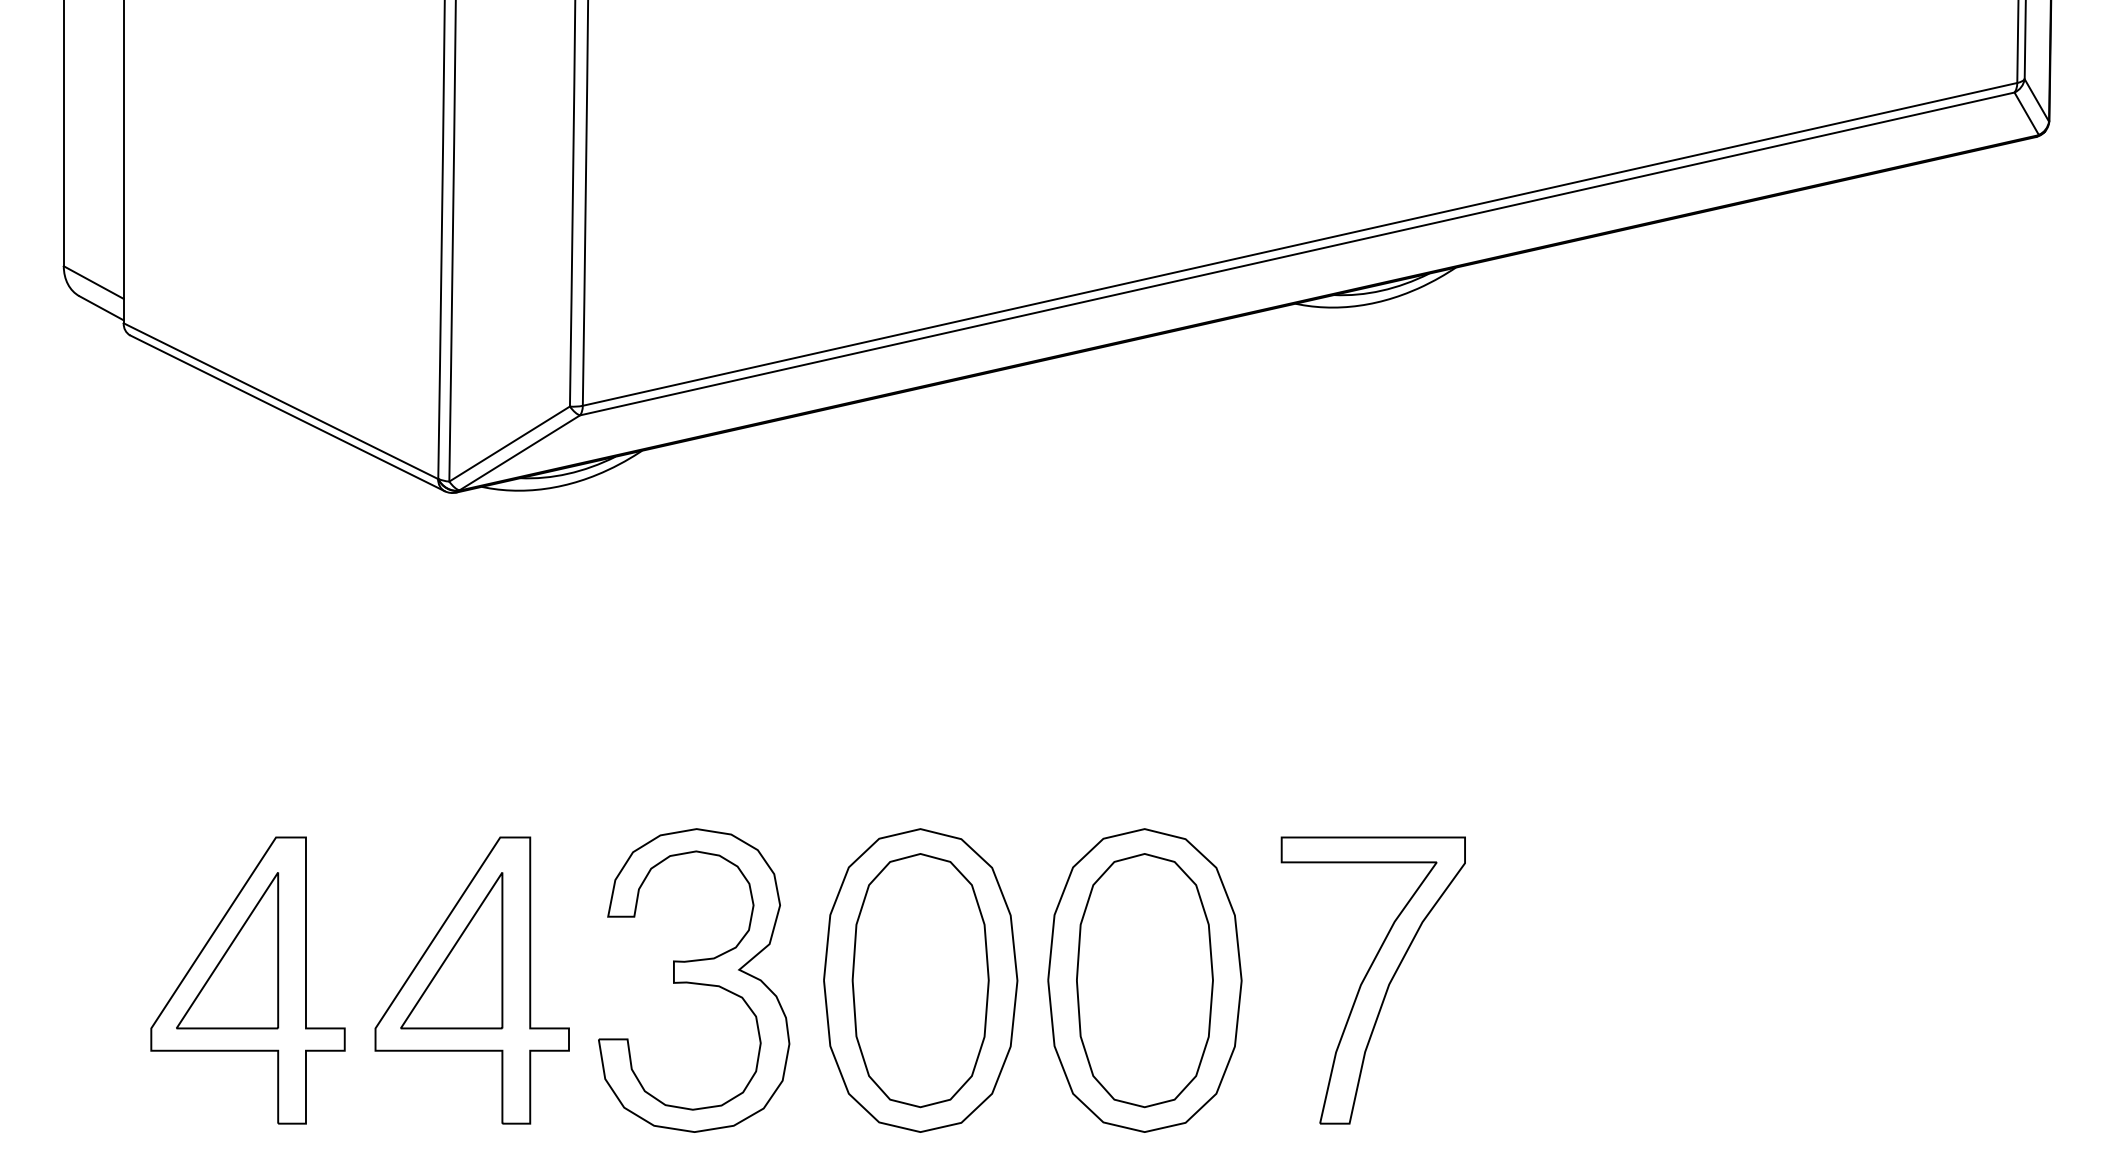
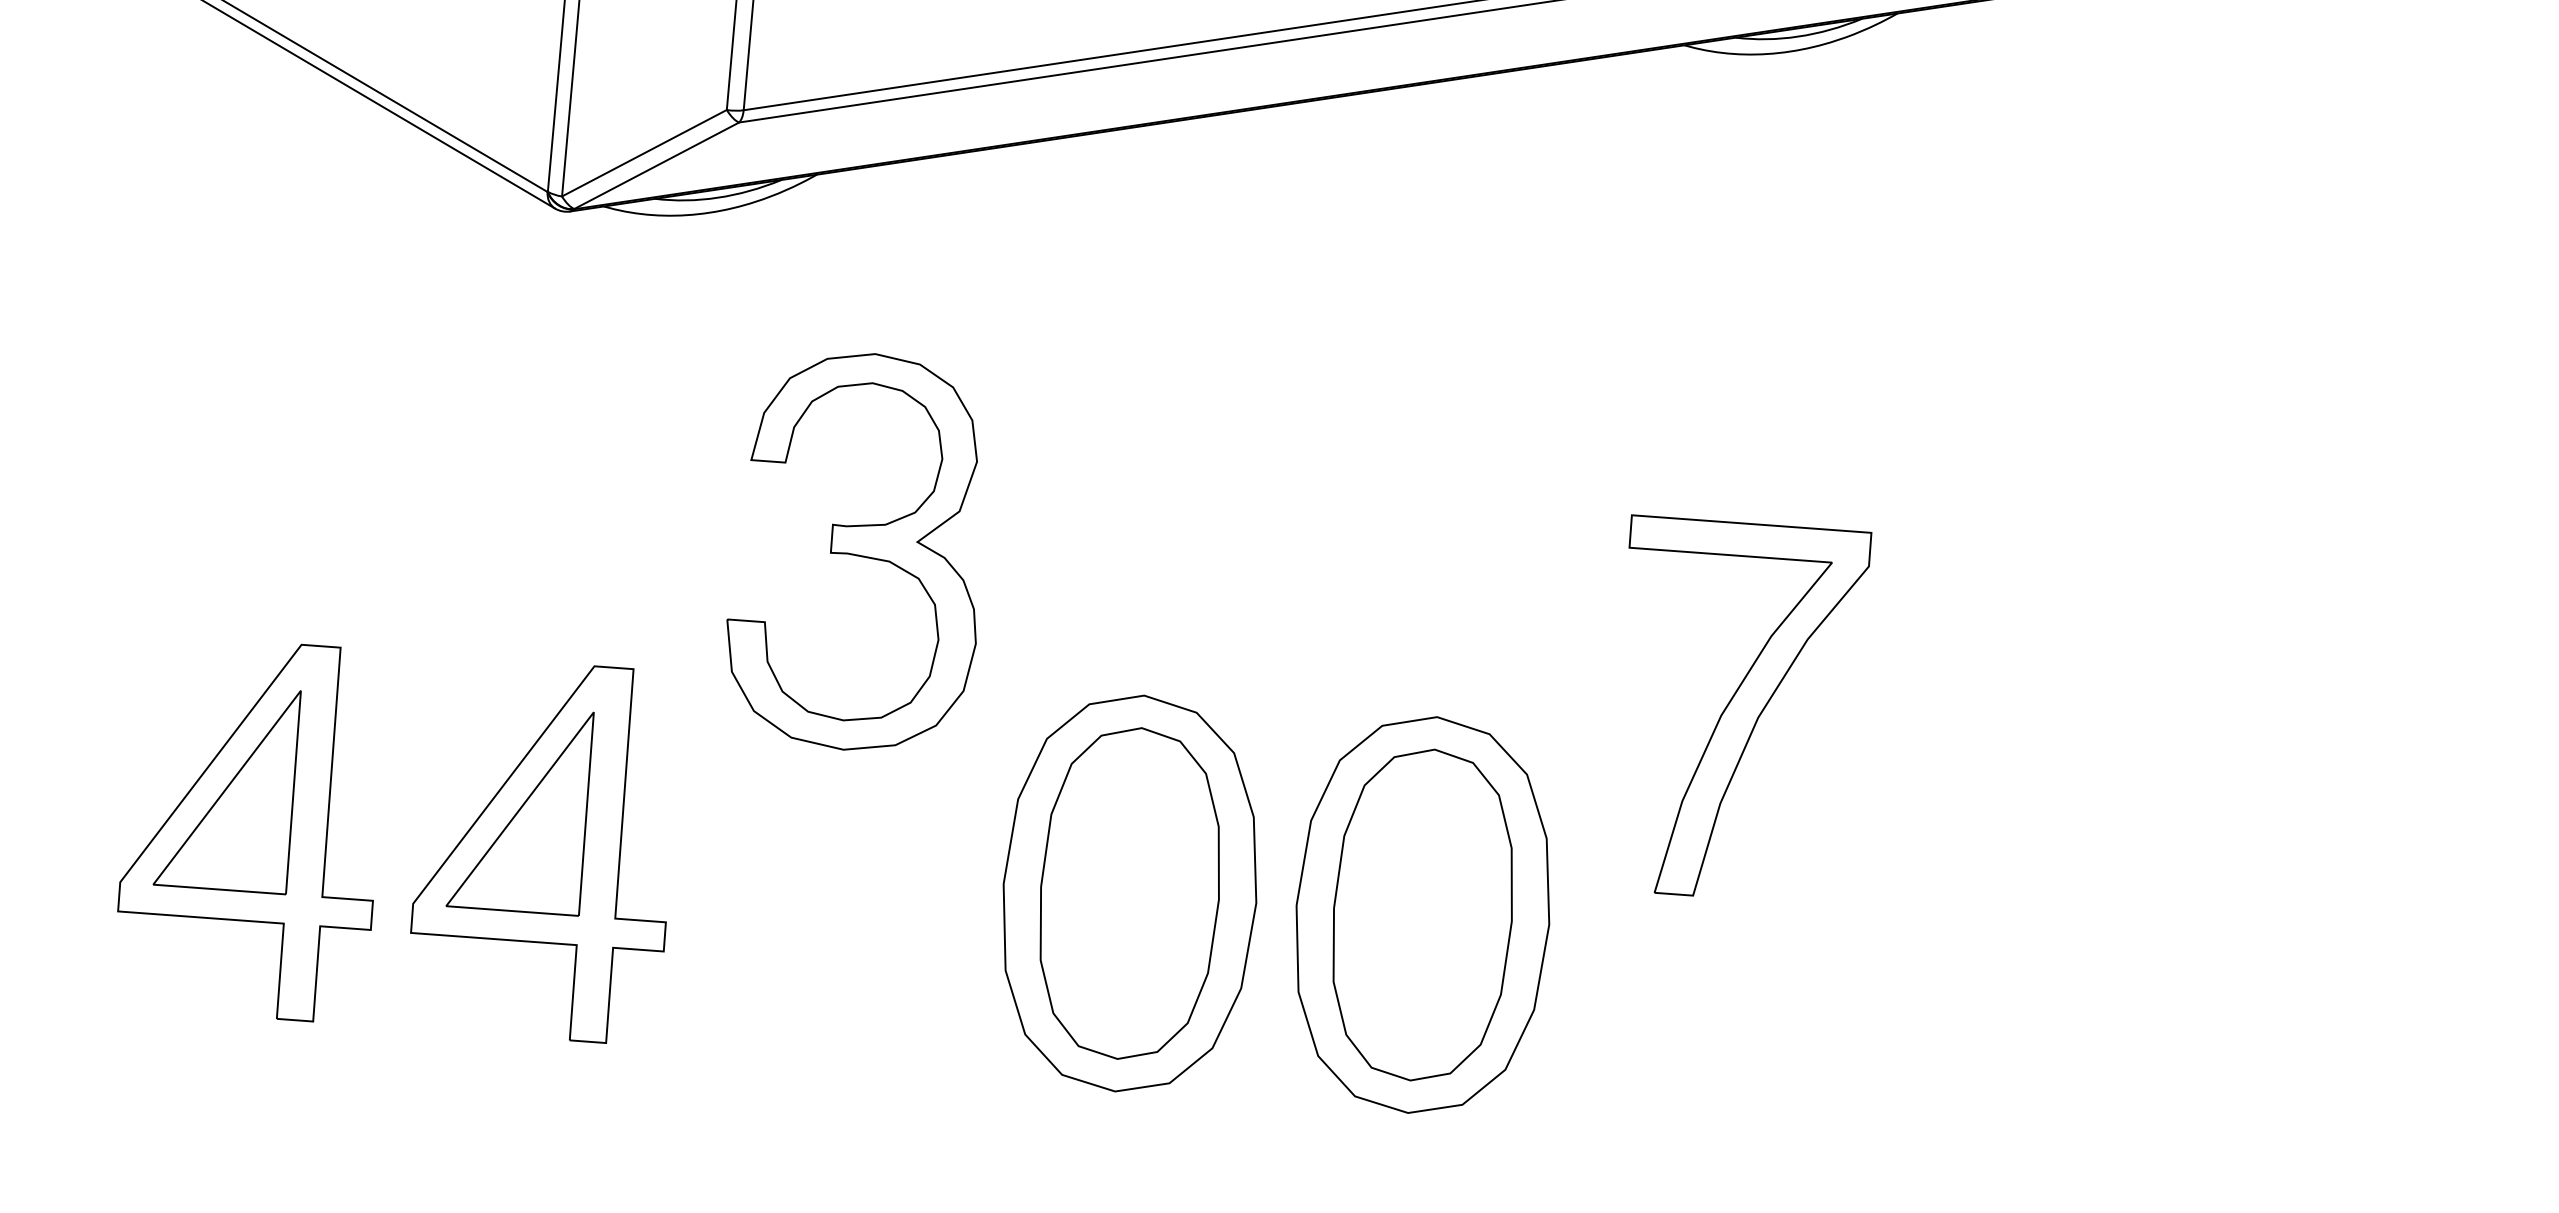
part: (694, 980) -> (857, 551), moved
part: (1372, 980) -> (1736, 710), moved

